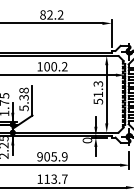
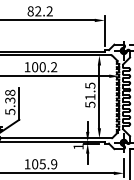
text: (97, 83) -> (89, 85), 51.3 -> 51.5
text: (87, 140) -> (78, 146), 0 -> 1
text: (39, 156) -> (26, 163), 905.9 -> 105.9

